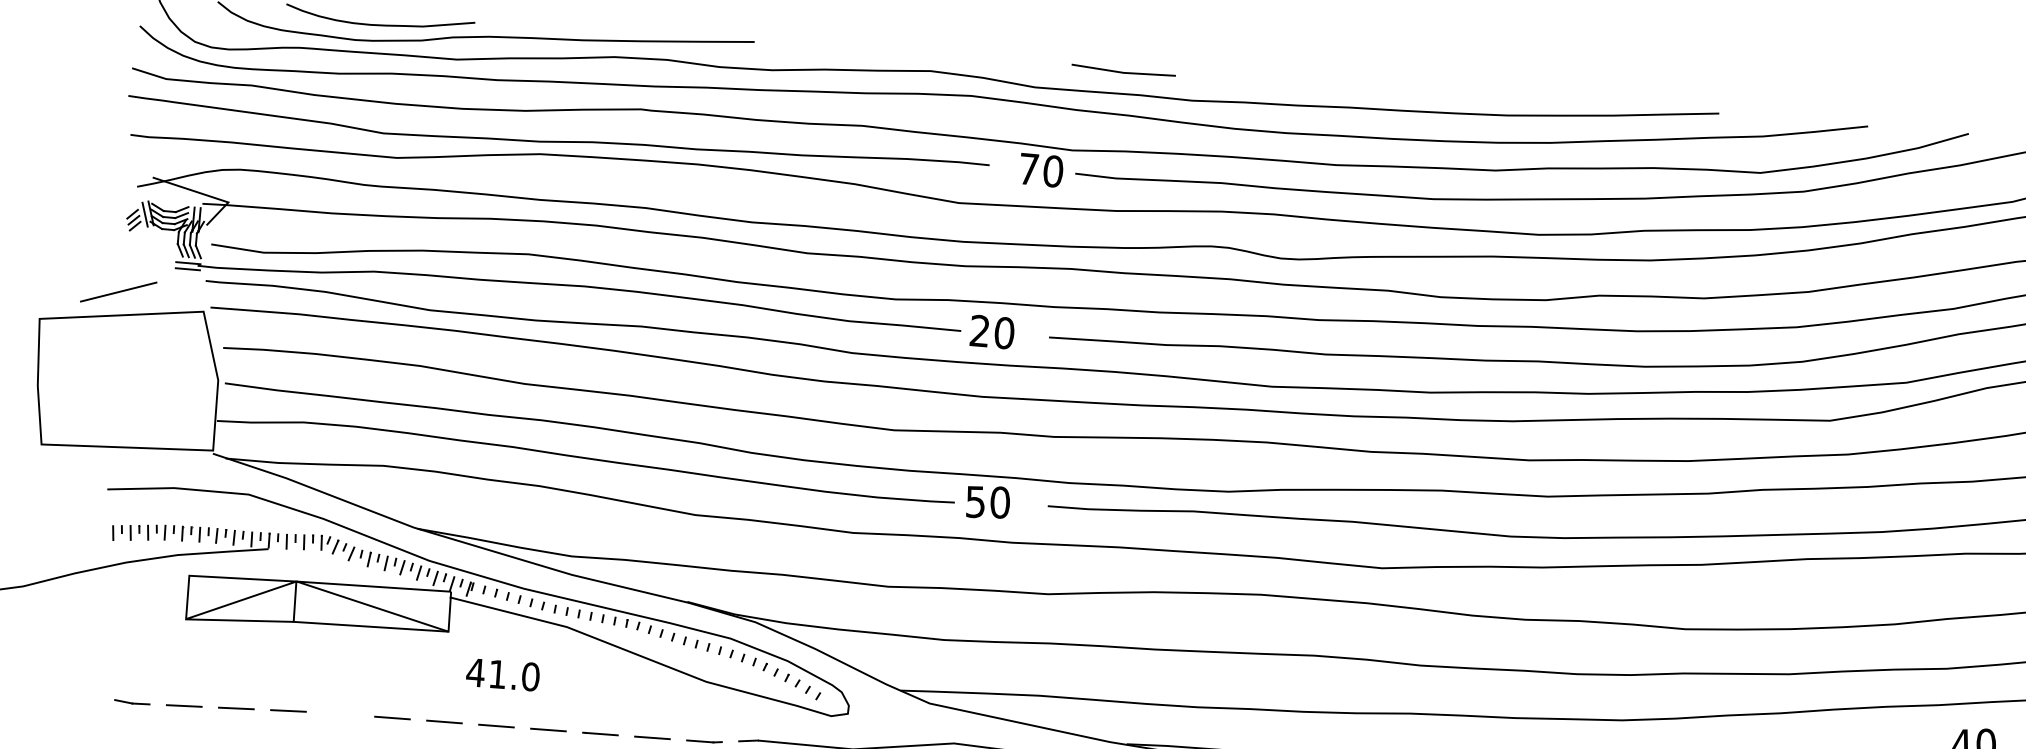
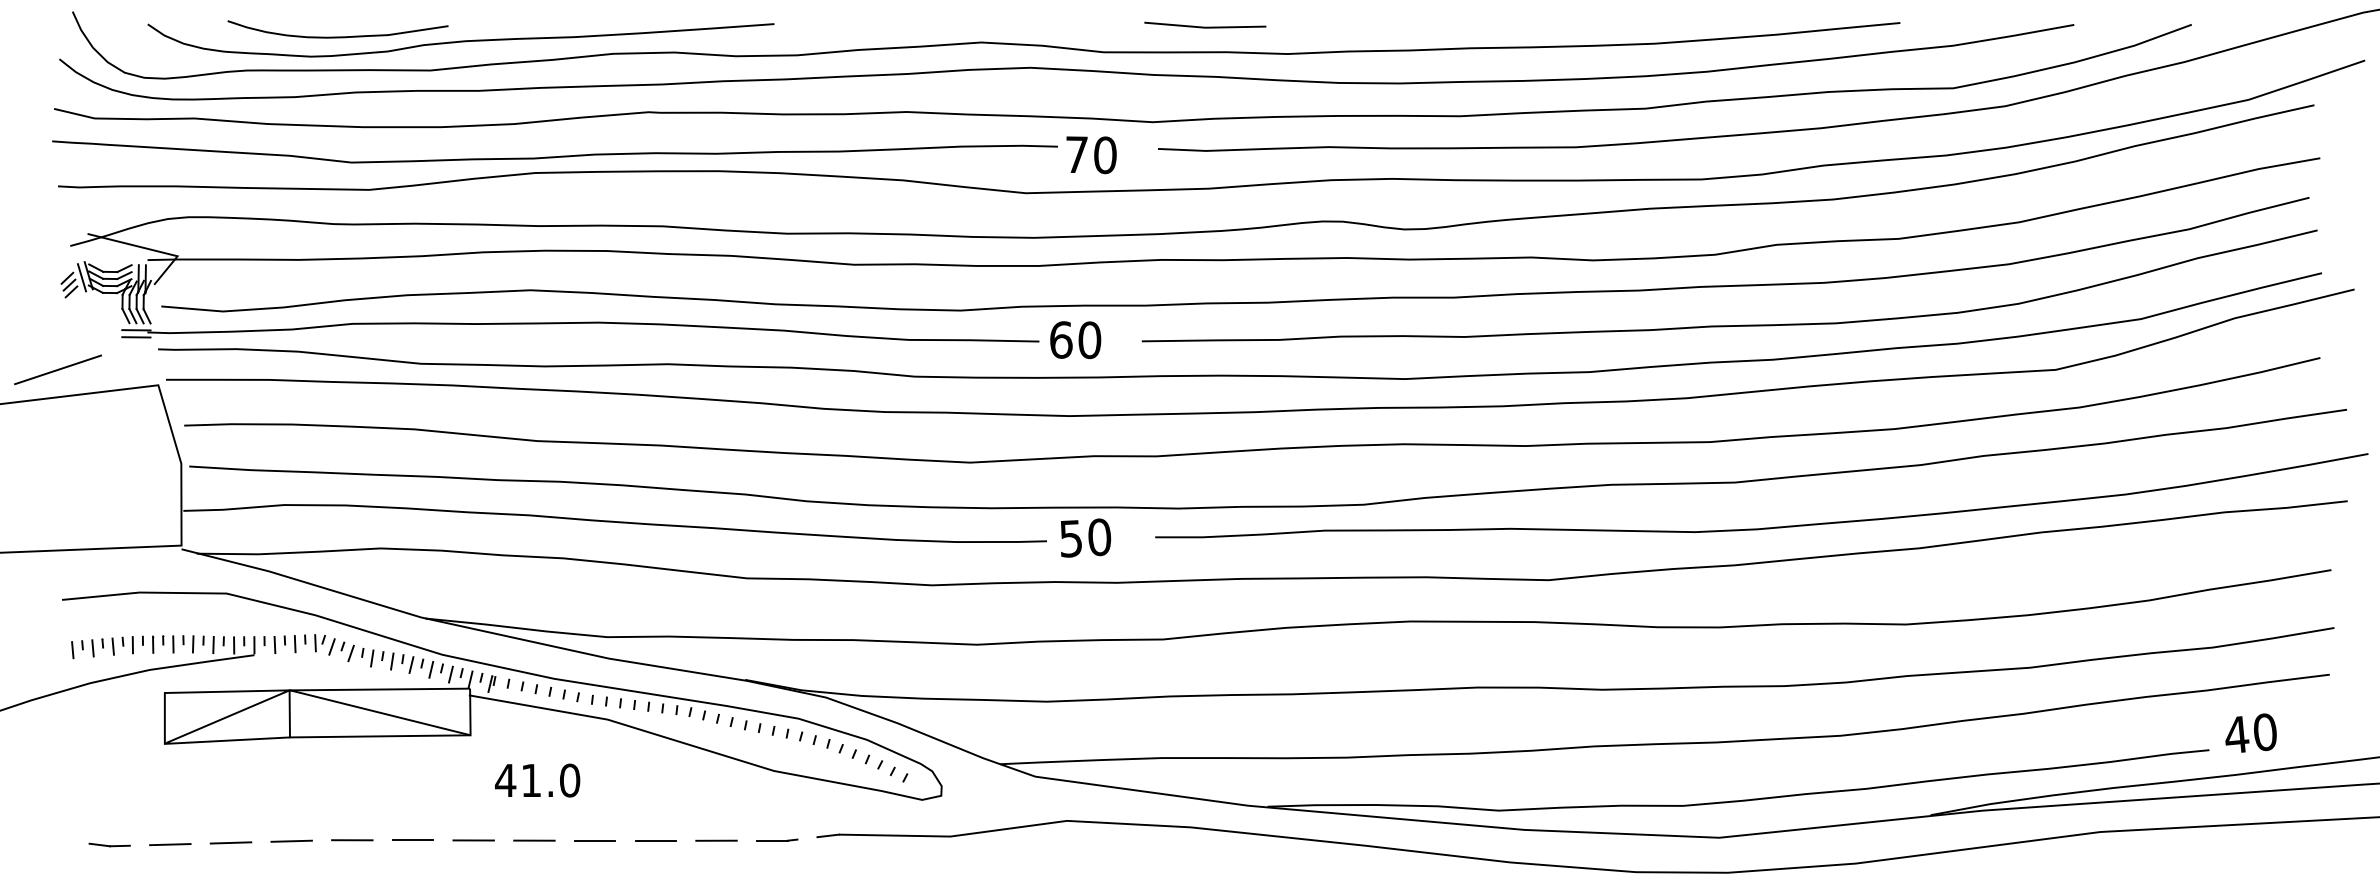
text: (1041, 170) -> (1091, 155), moved
text: (980, 330) -> (1061, 339), 20 -> 60
line: (340, 714) -> (352, 840), added

